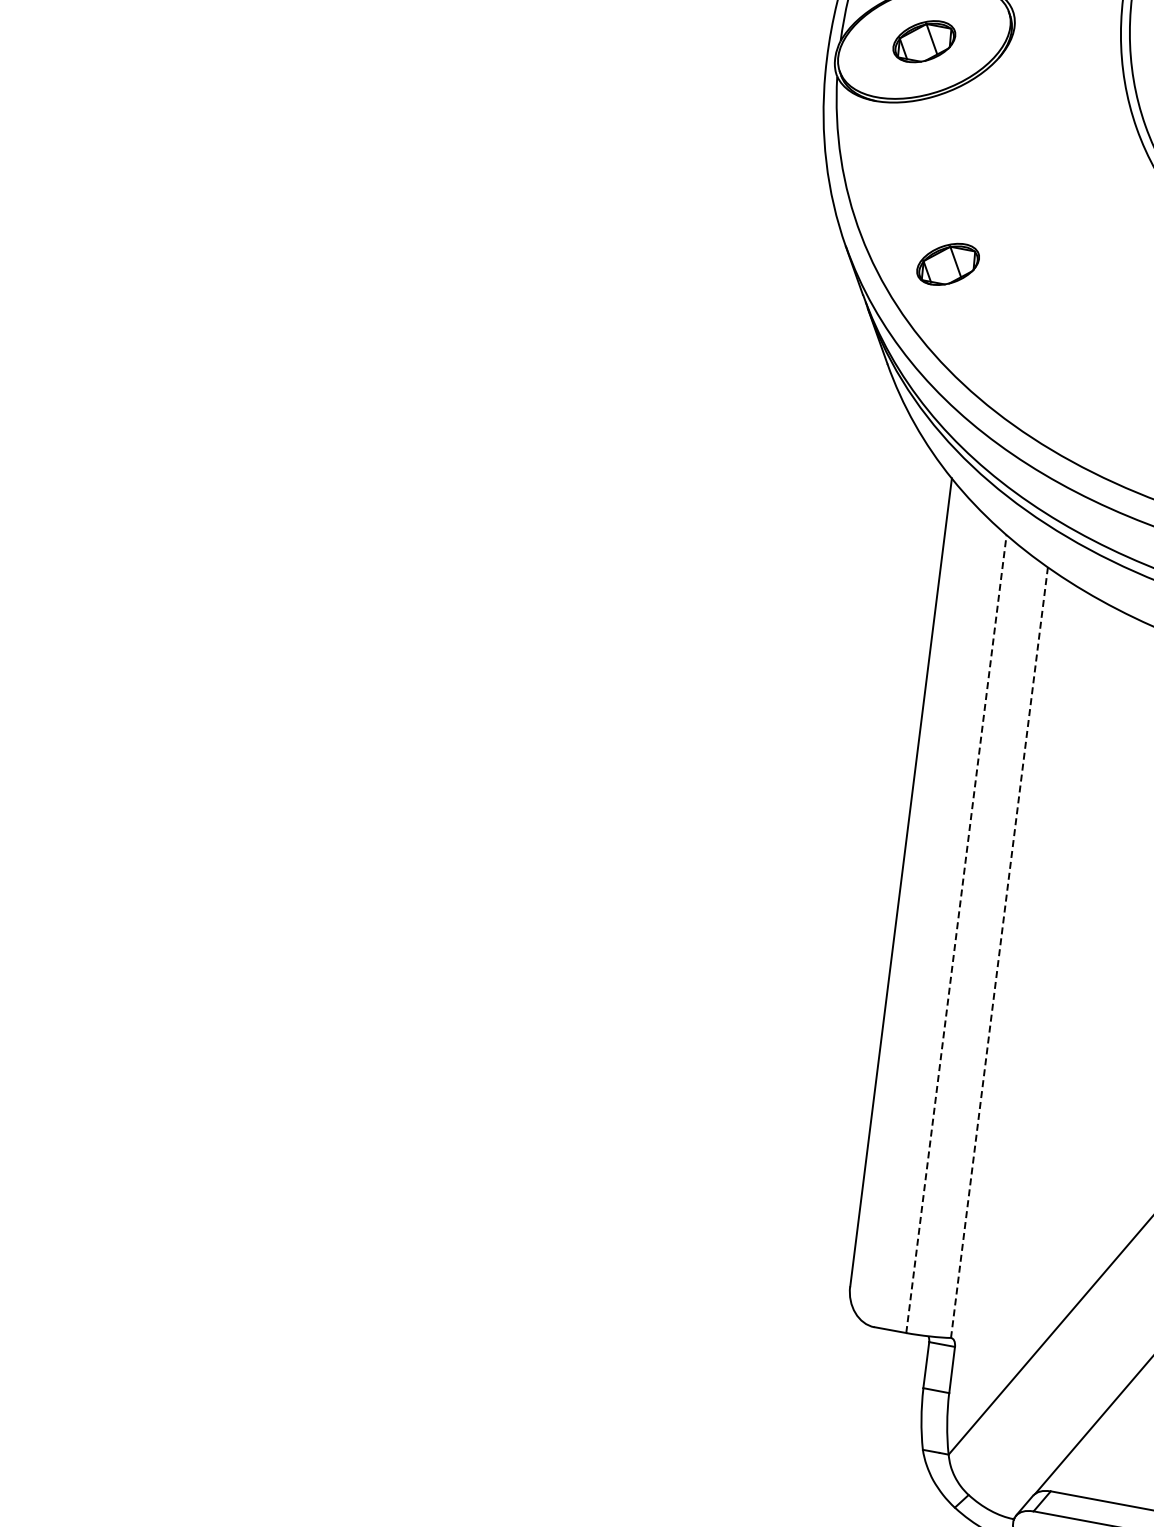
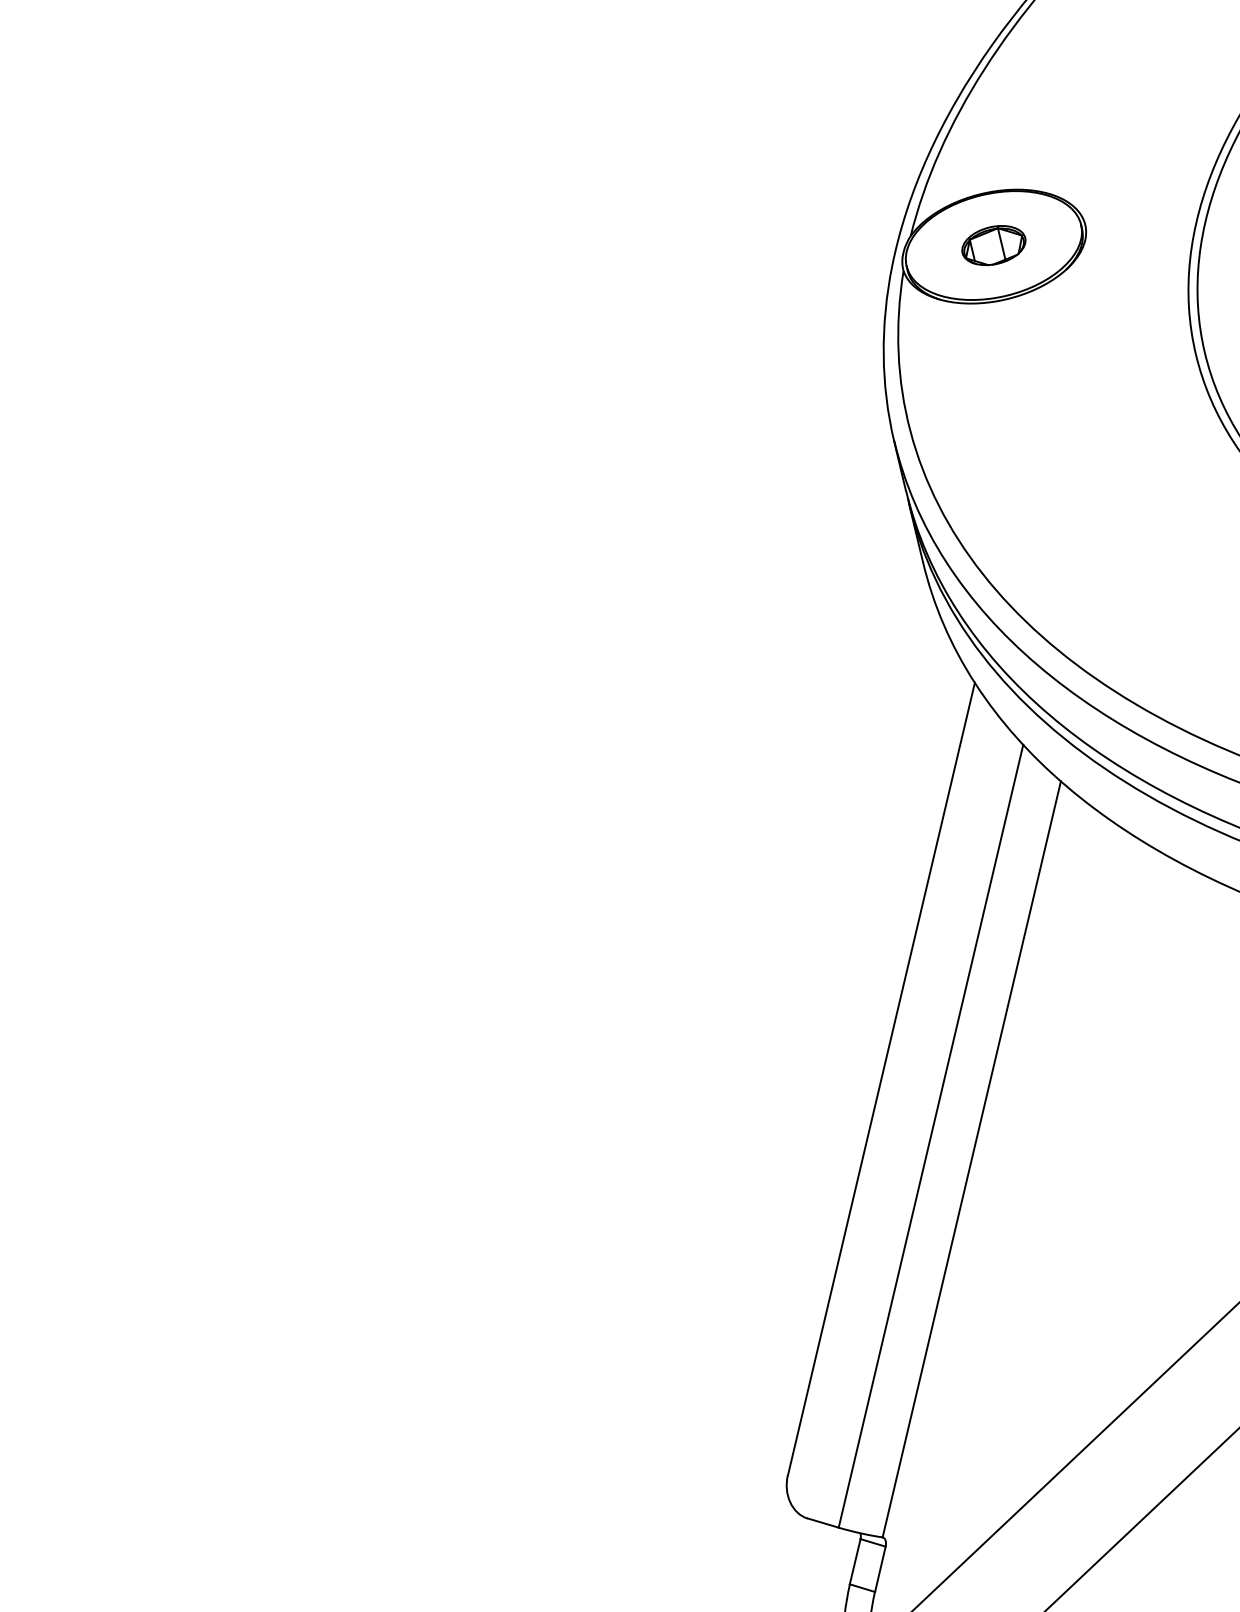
part: (947, 264) -> (993, 469), removed
line: (956, 933) -> (931, 1135), dashed -> solid
line: (999, 952) -> (971, 1159), dashed -> solid

